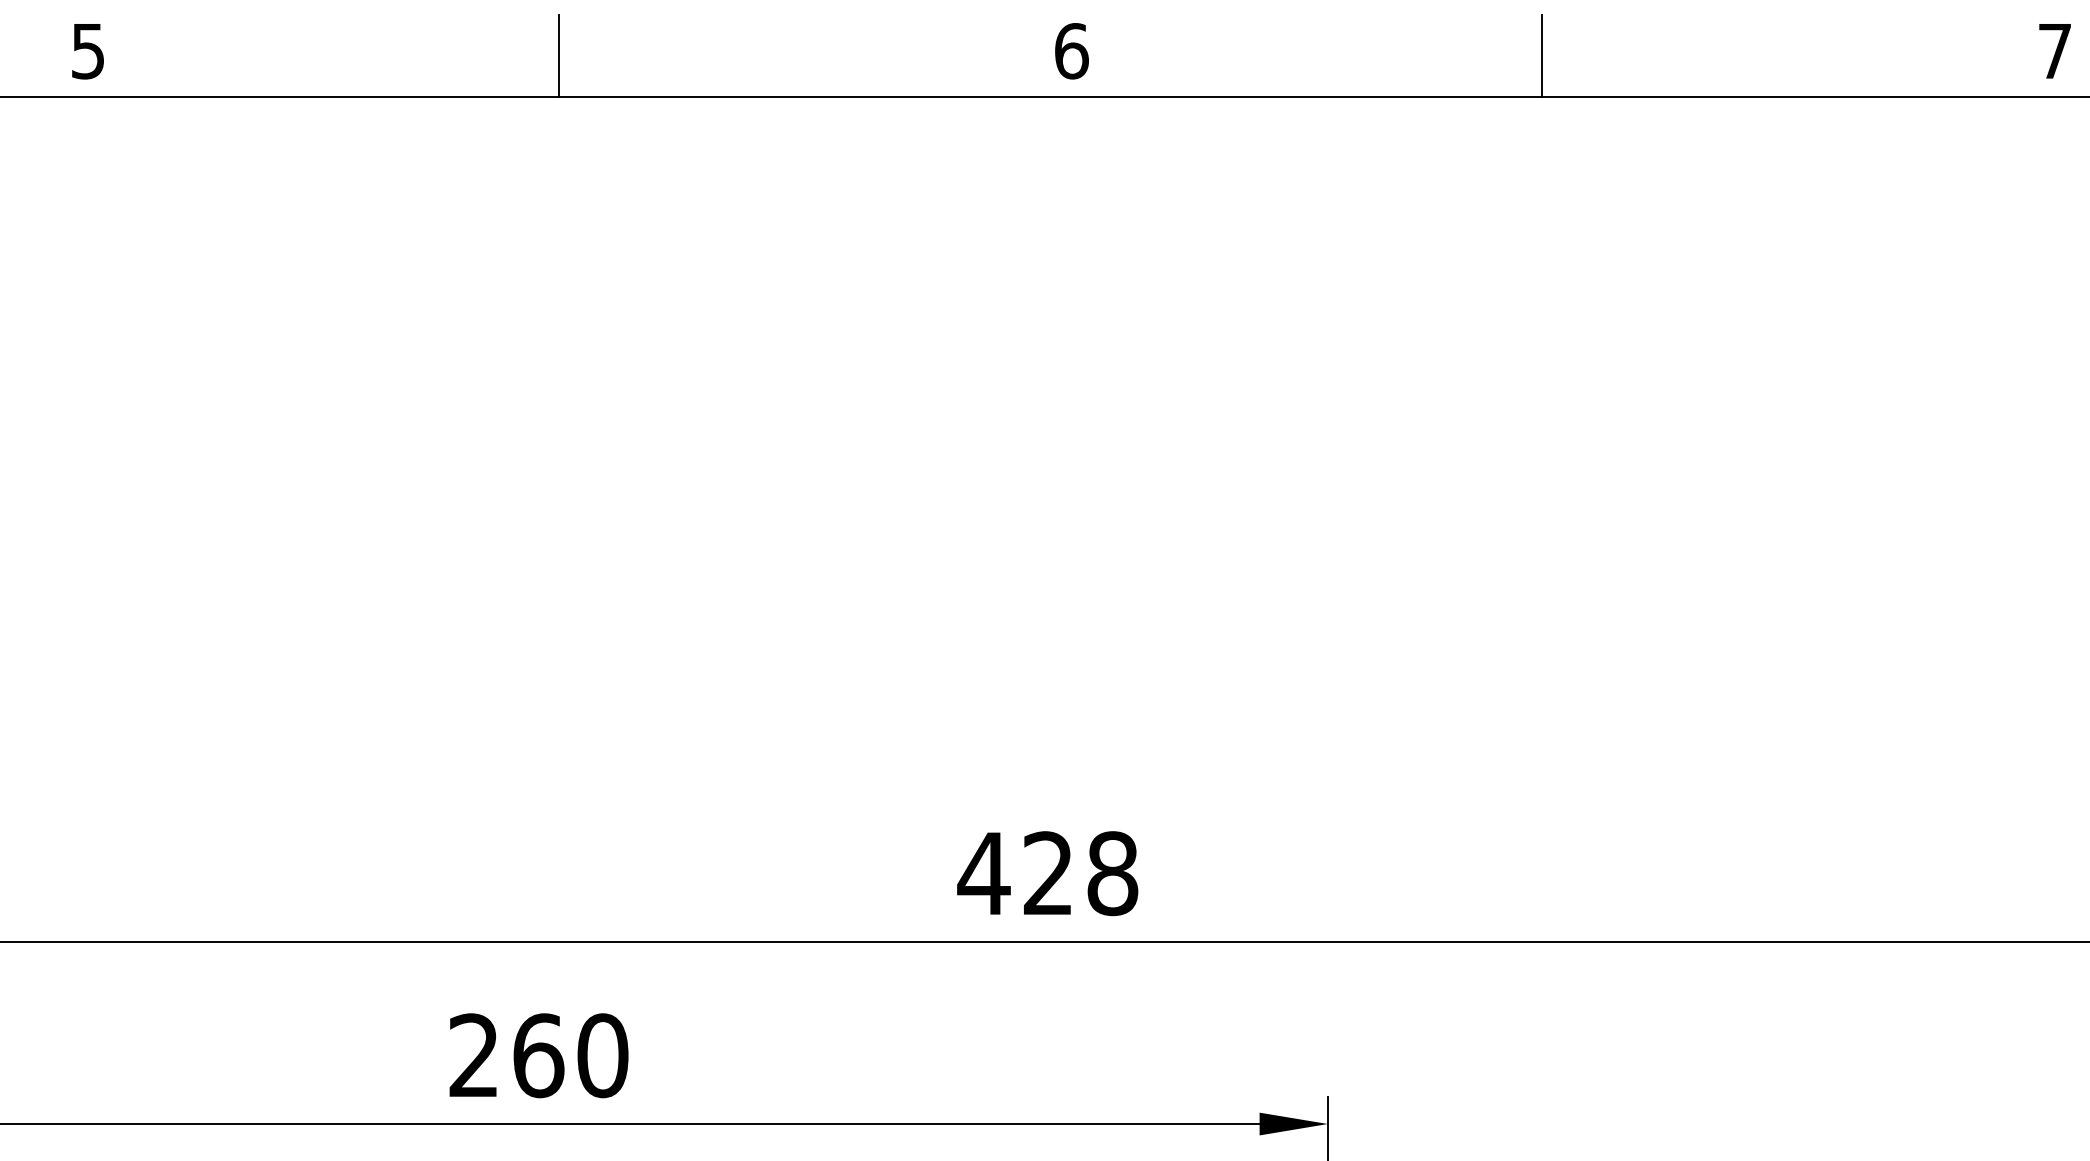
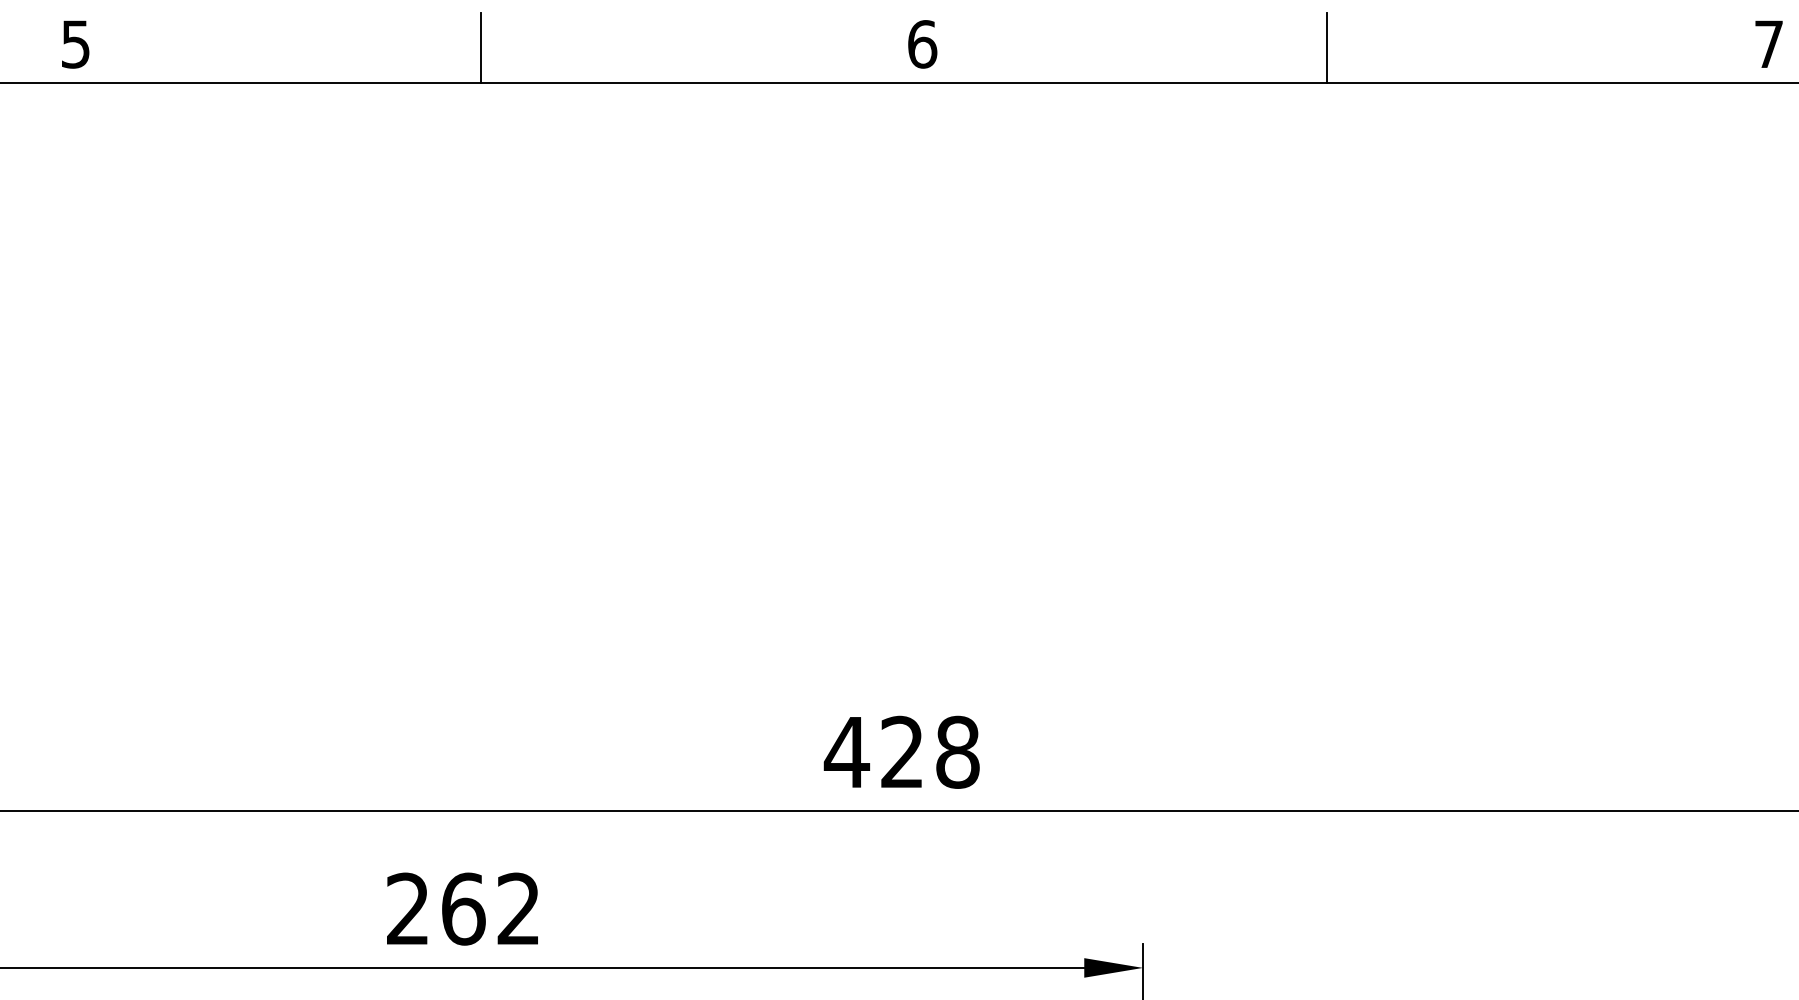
text: (602, 1055) -> (518, 908), 260 -> 262

